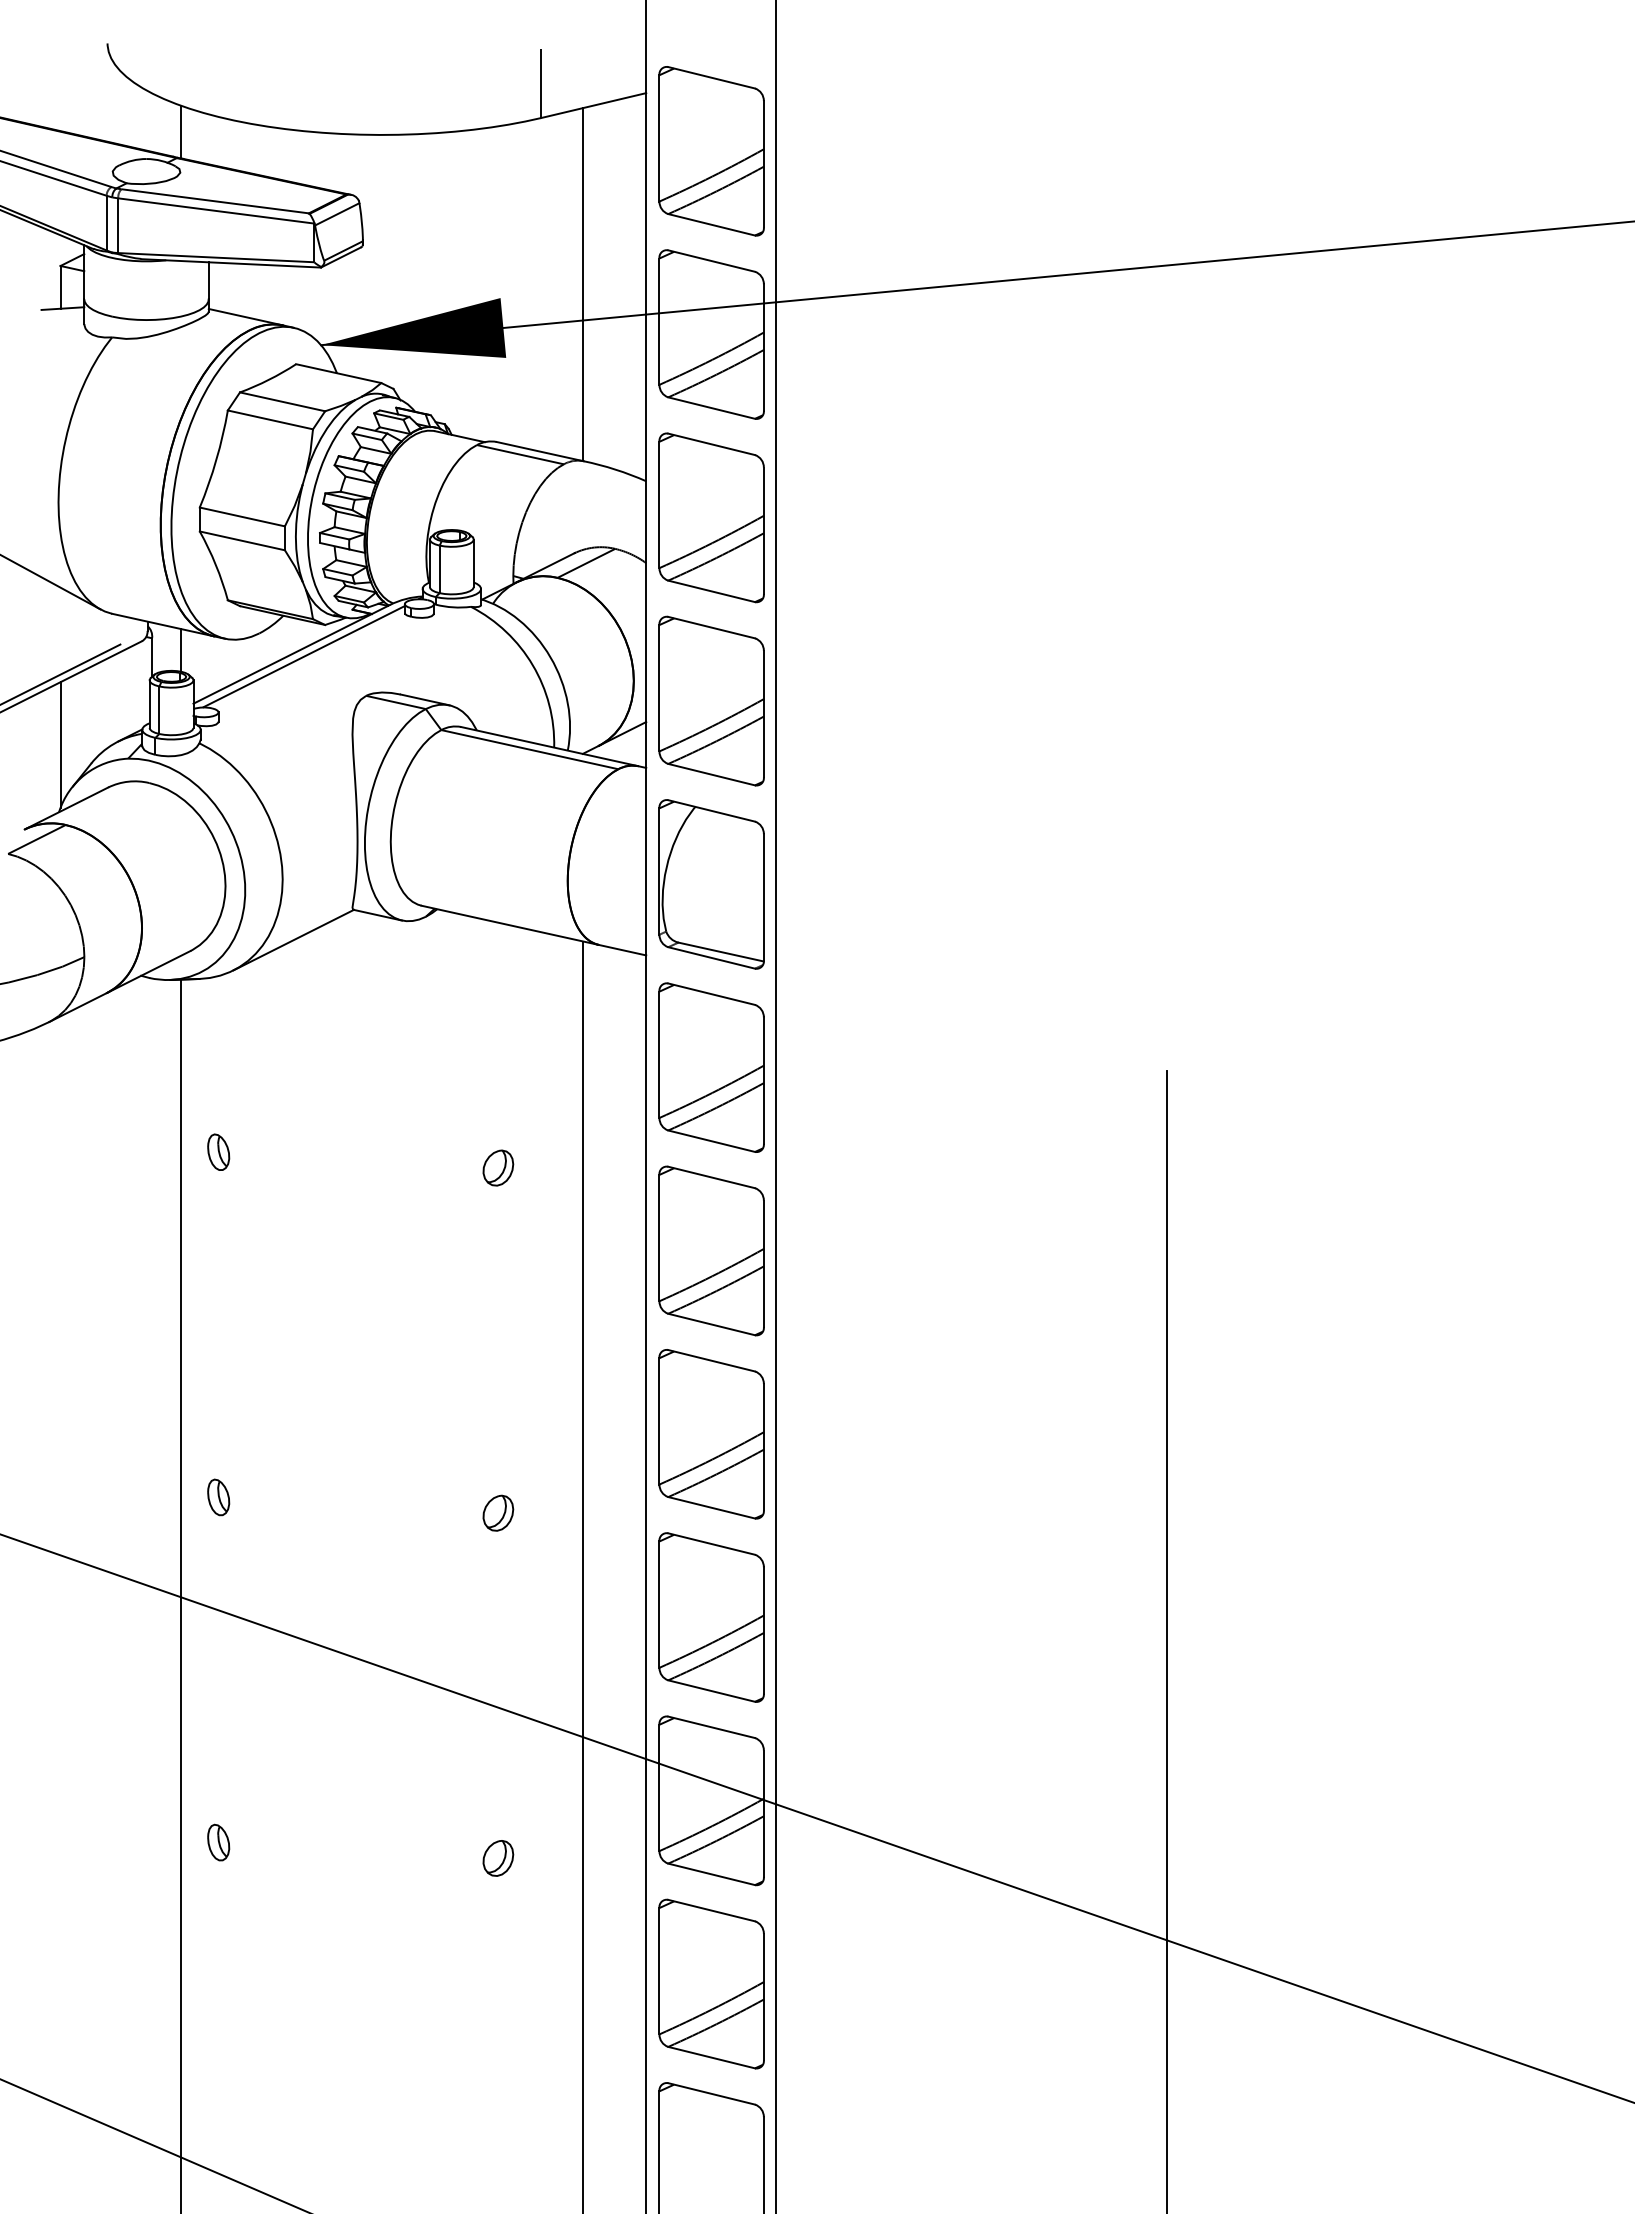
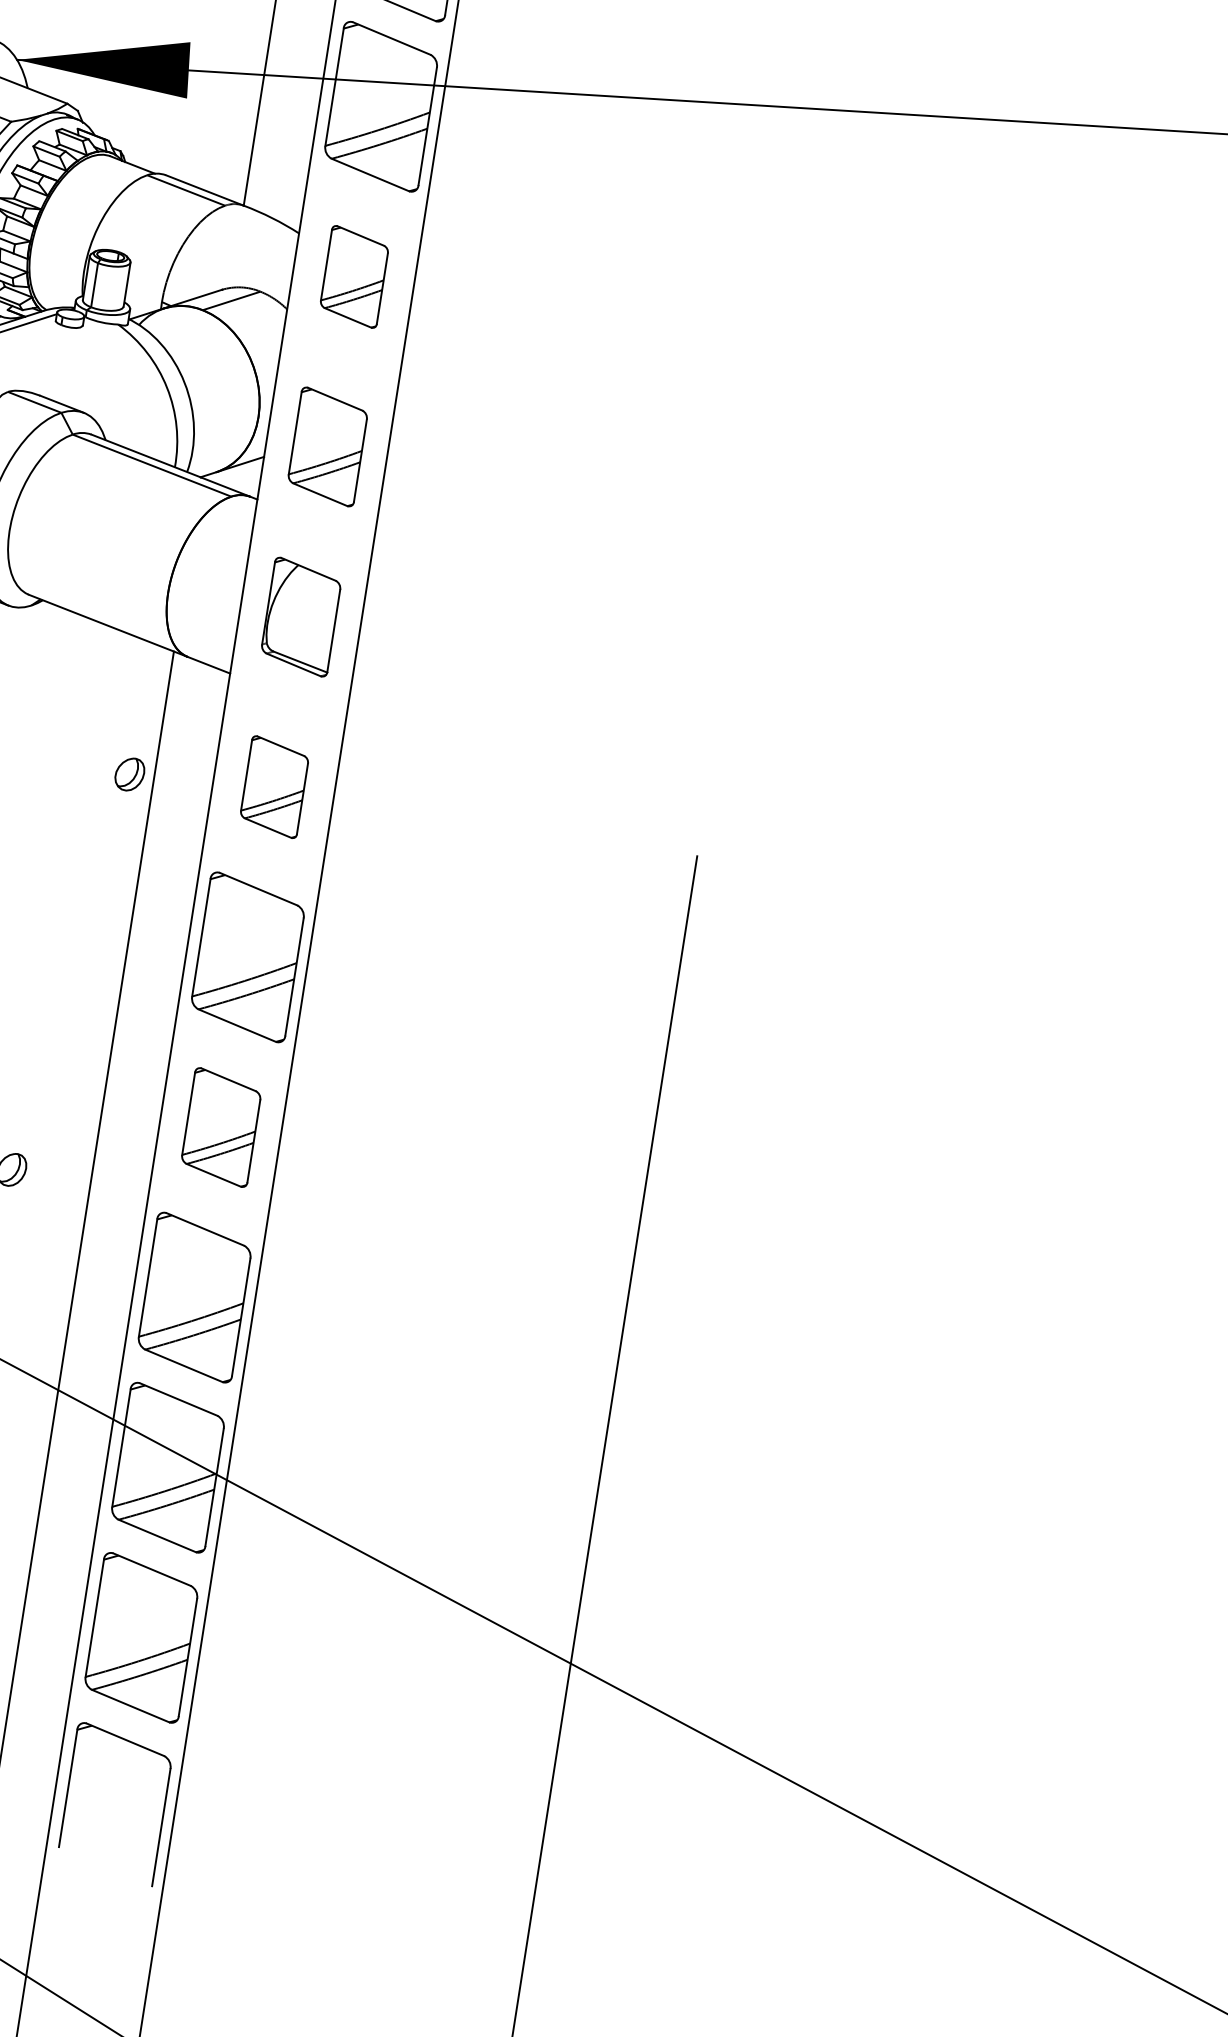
part: (711, 517) -> (354, 276), size x0.6
part: (711, 700) -> (327, 446), size x0.7
part: (711, 884) -> (301, 617), size x0.7
part: (711, 1067) -> (274, 787), size x0.6
part: (498, 1167) -> (130, 773), moved
part: (711, 1434) -> (221, 1127), size x0.7

